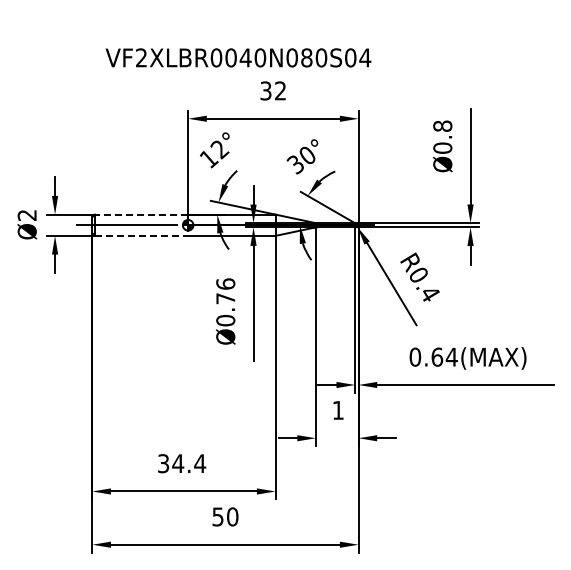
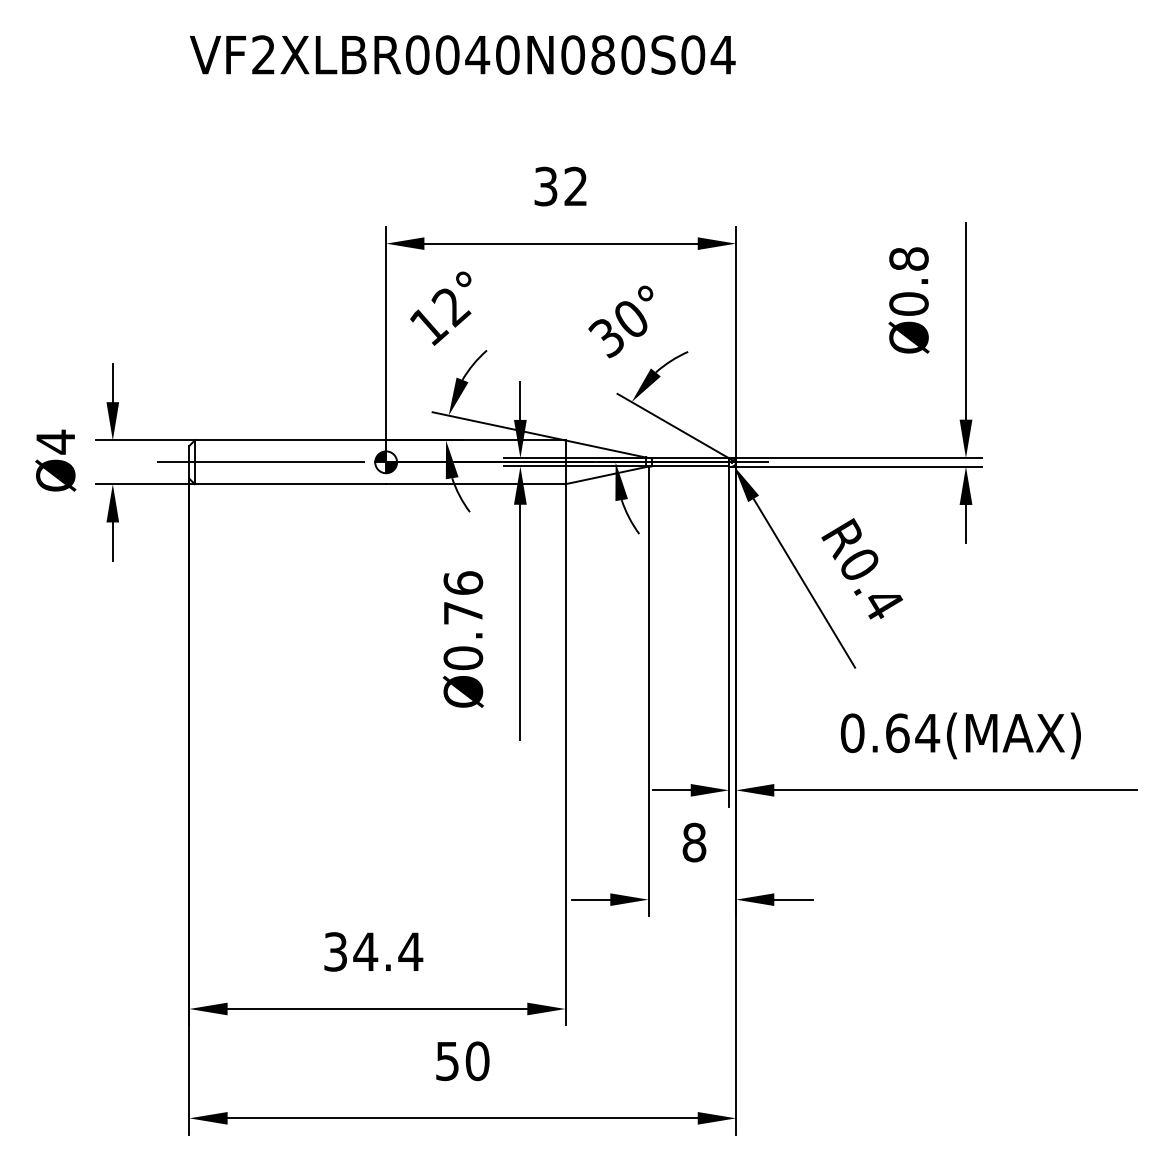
text: (238, 57) -> (462, 54), moved
line: (141, 214) -> (290, 440), dashed -> solid
text: (26, 215) -> (54, 442), Ø2 -> Ø4
line: (141, 235) -> (290, 483), dashed -> solid
text: (337, 410) -> (692, 842), 1 -> 8

